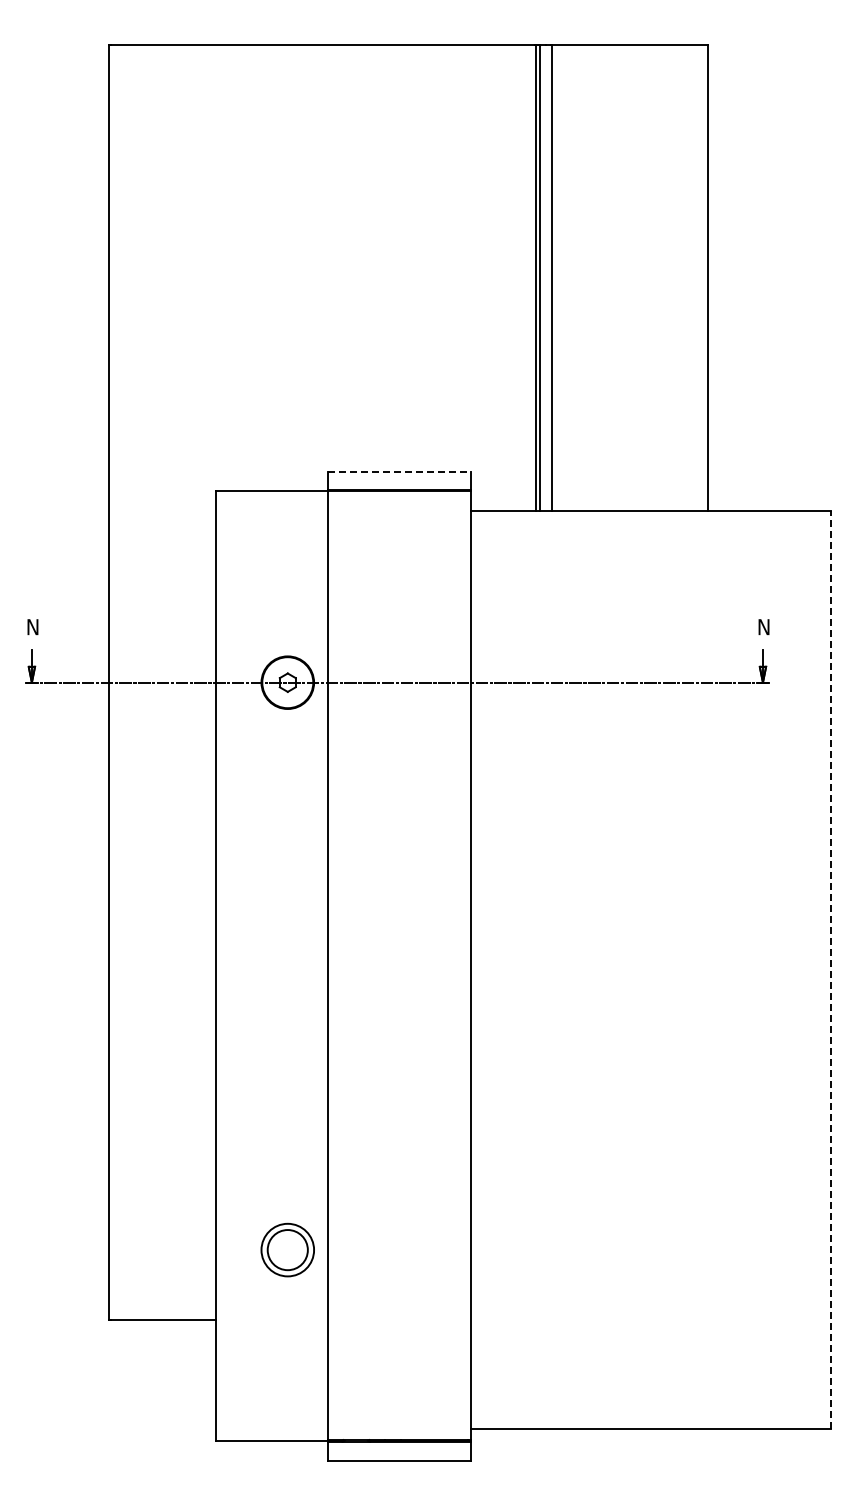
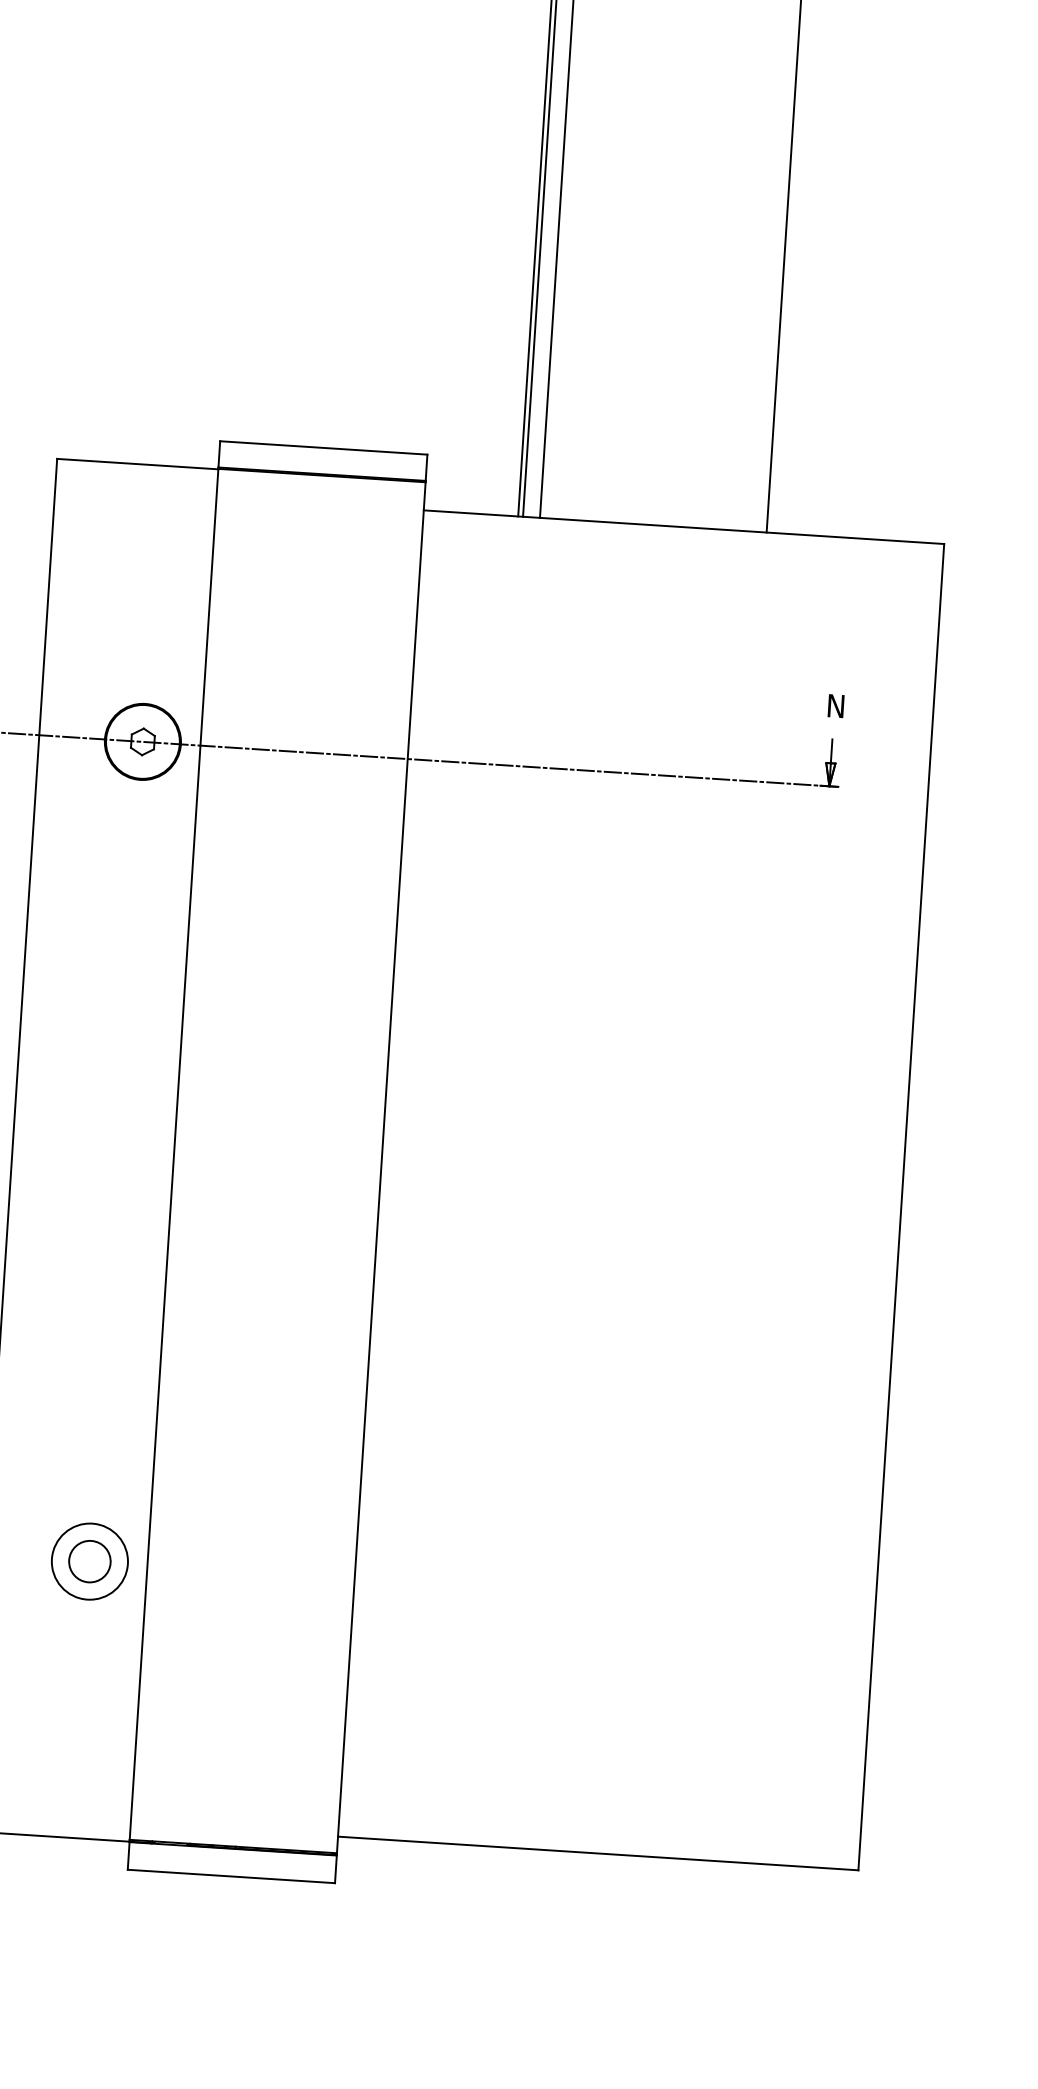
line: (399, 472) -> (323, 448), dashed -> solid
line: (831, 969) -> (901, 1207), dashed -> solid
circle: (287, 1249) -> (89, 1560), size x0.71

